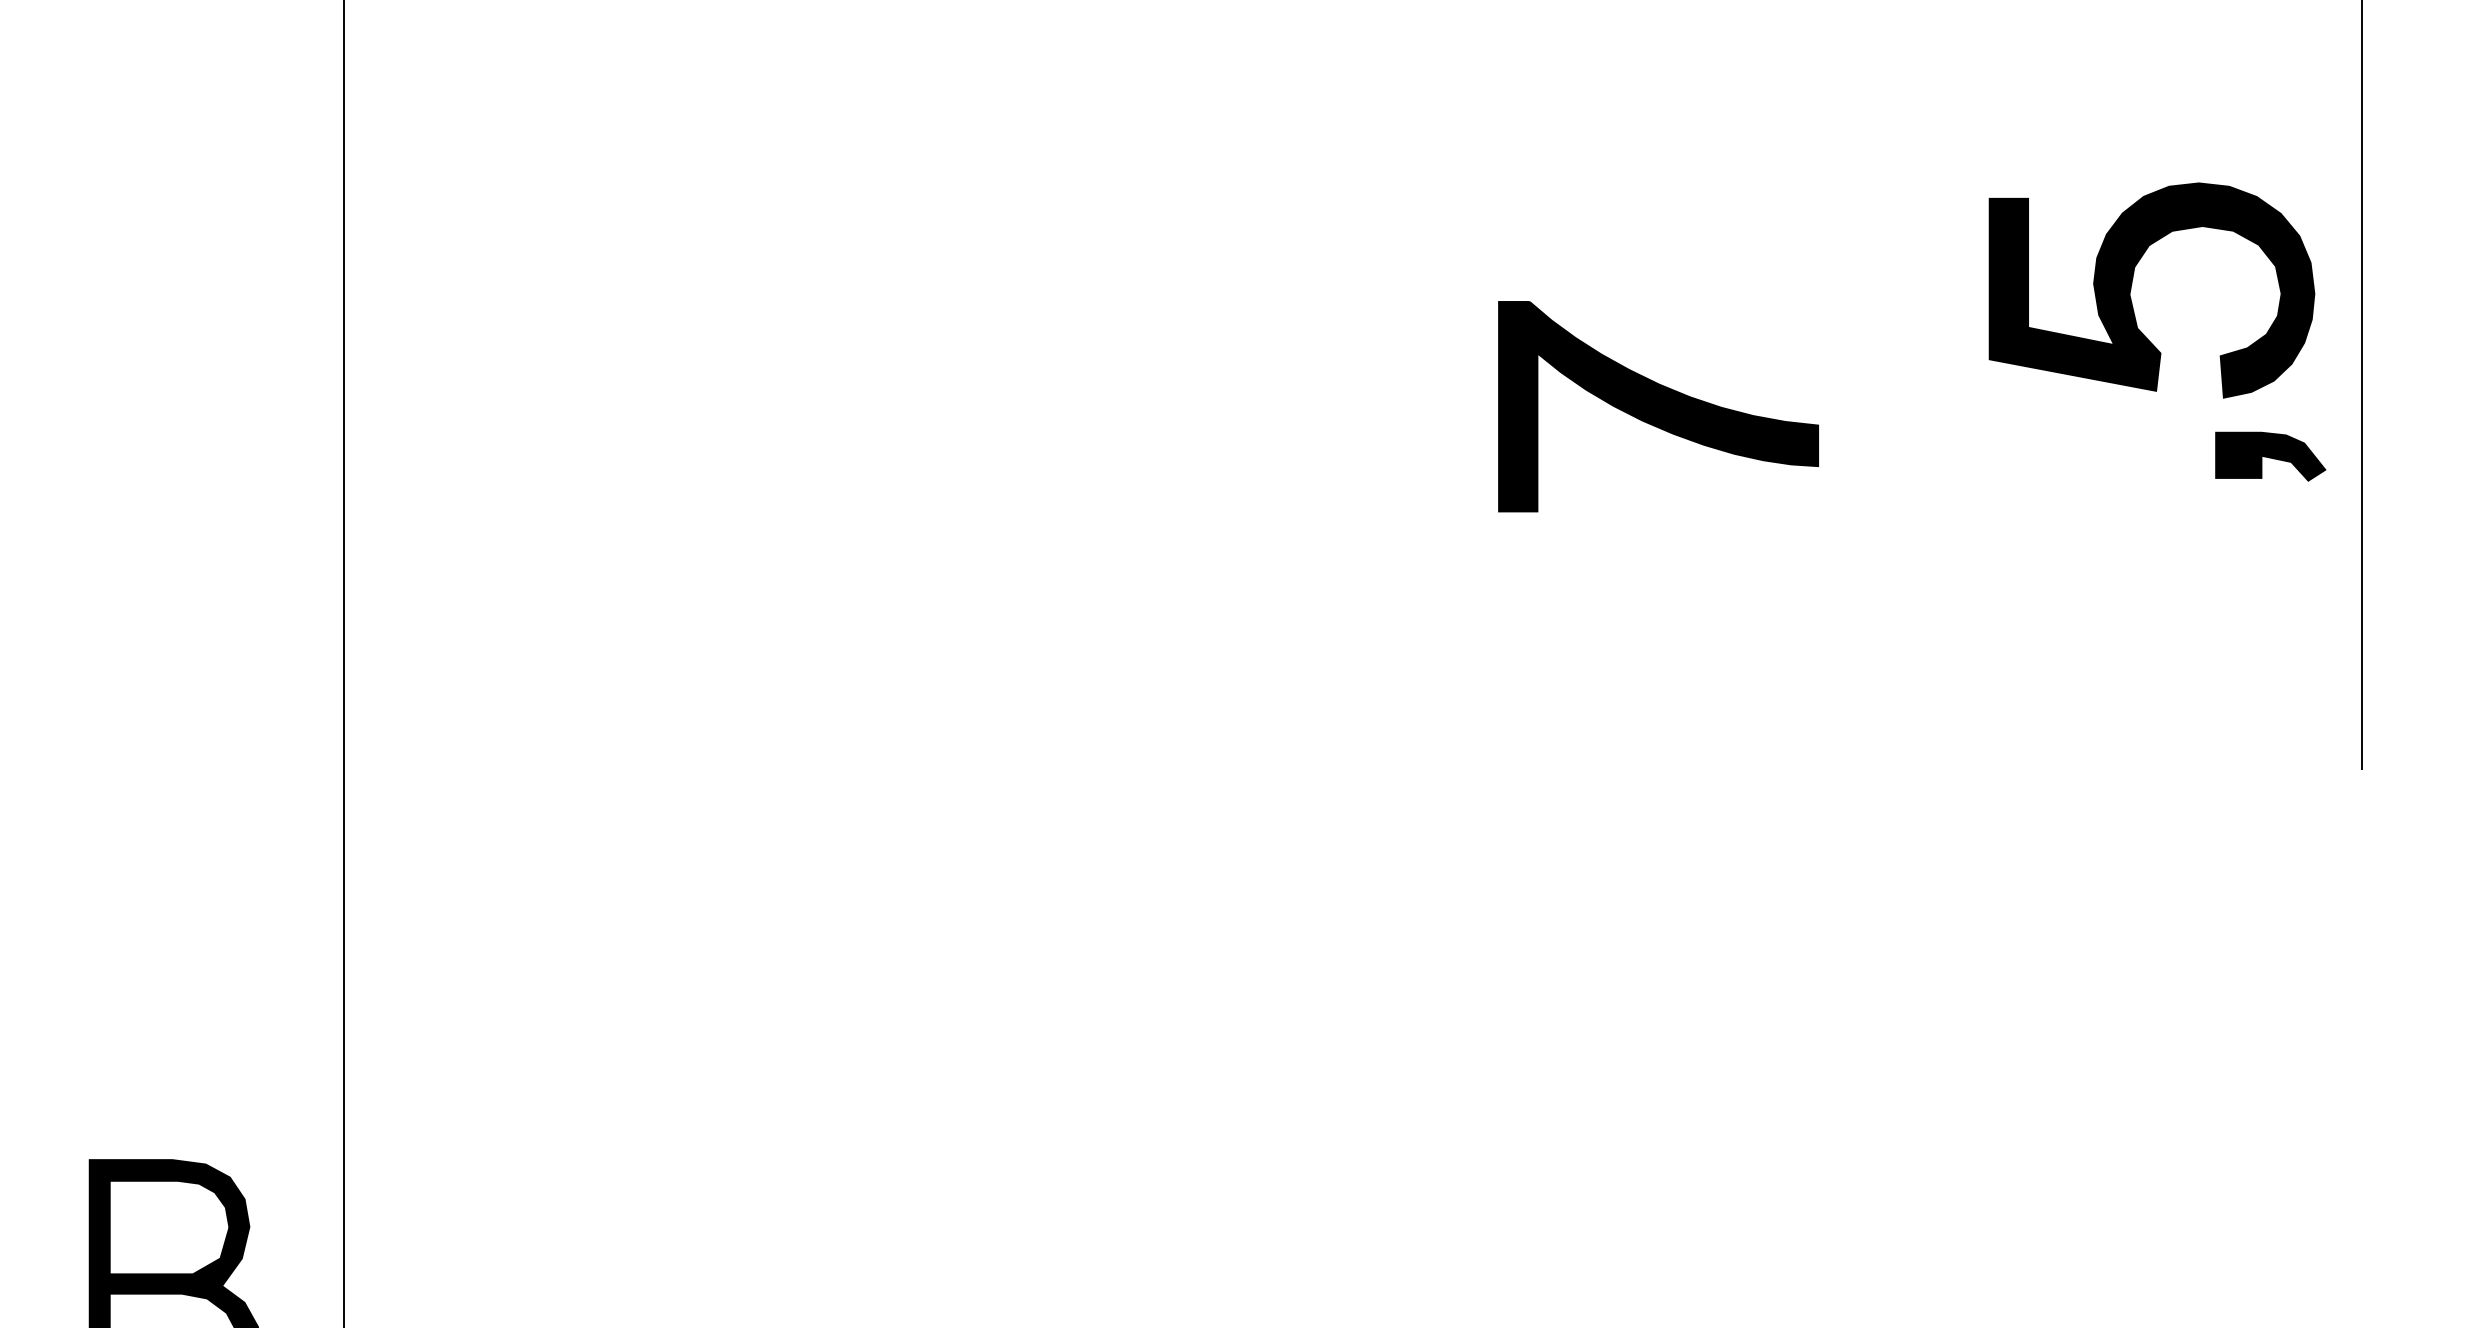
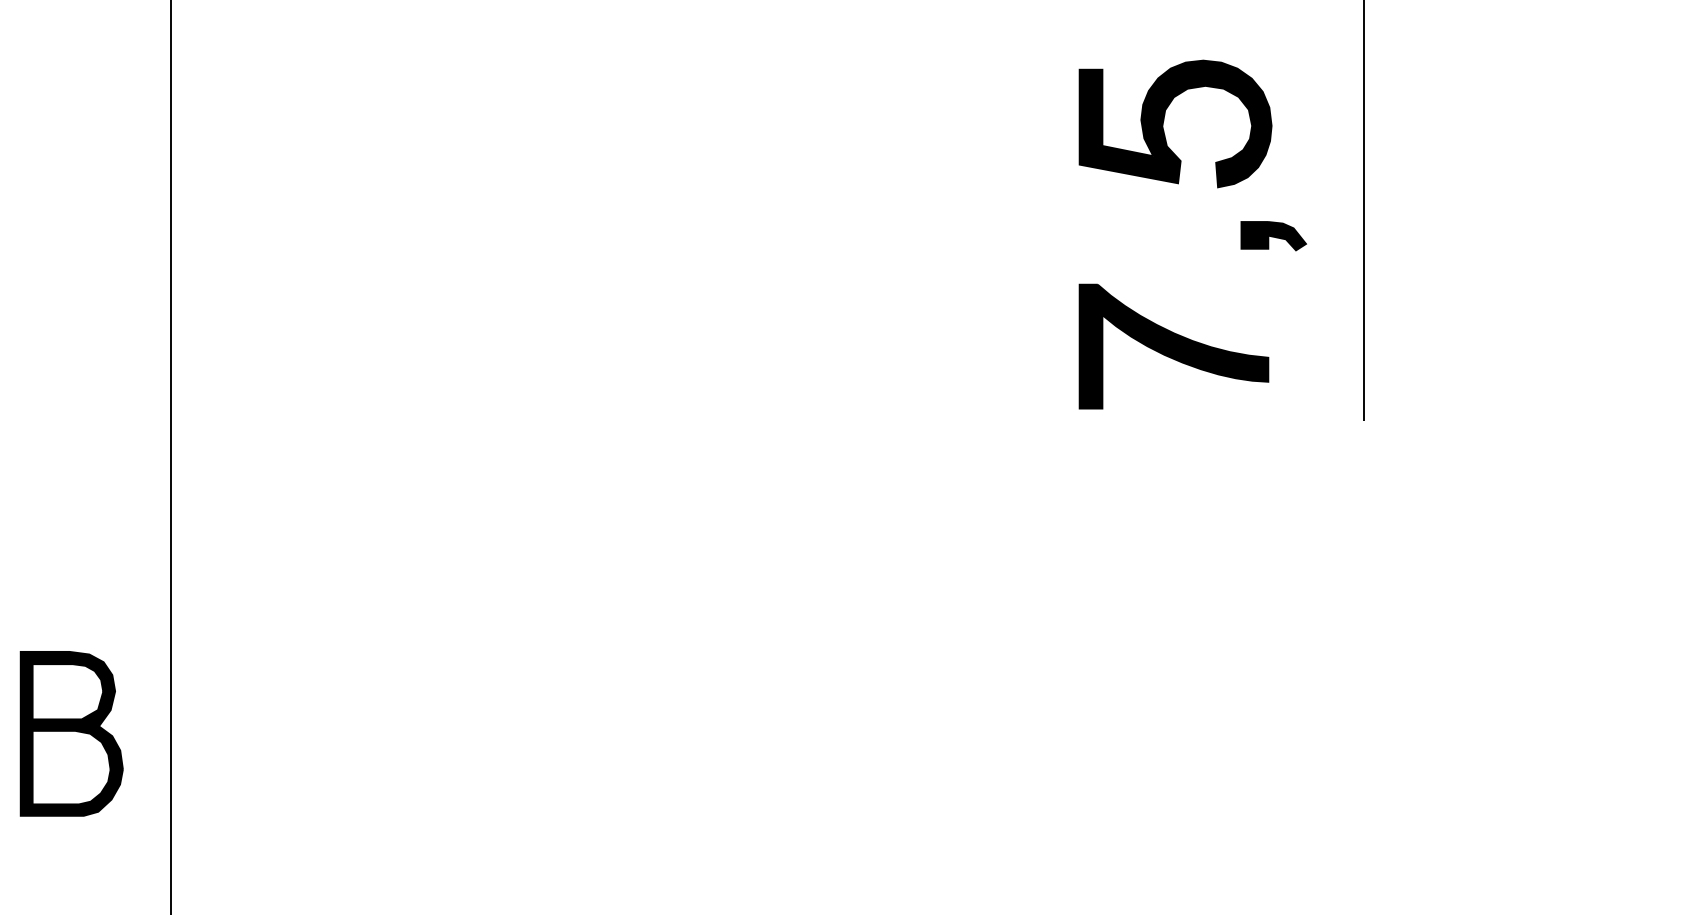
part: (2133, 284) -> (1164, 120), moved
part: (1657, 406) -> (1173, 346), moved
part: (2270, 457) -> (1273, 236), moved

